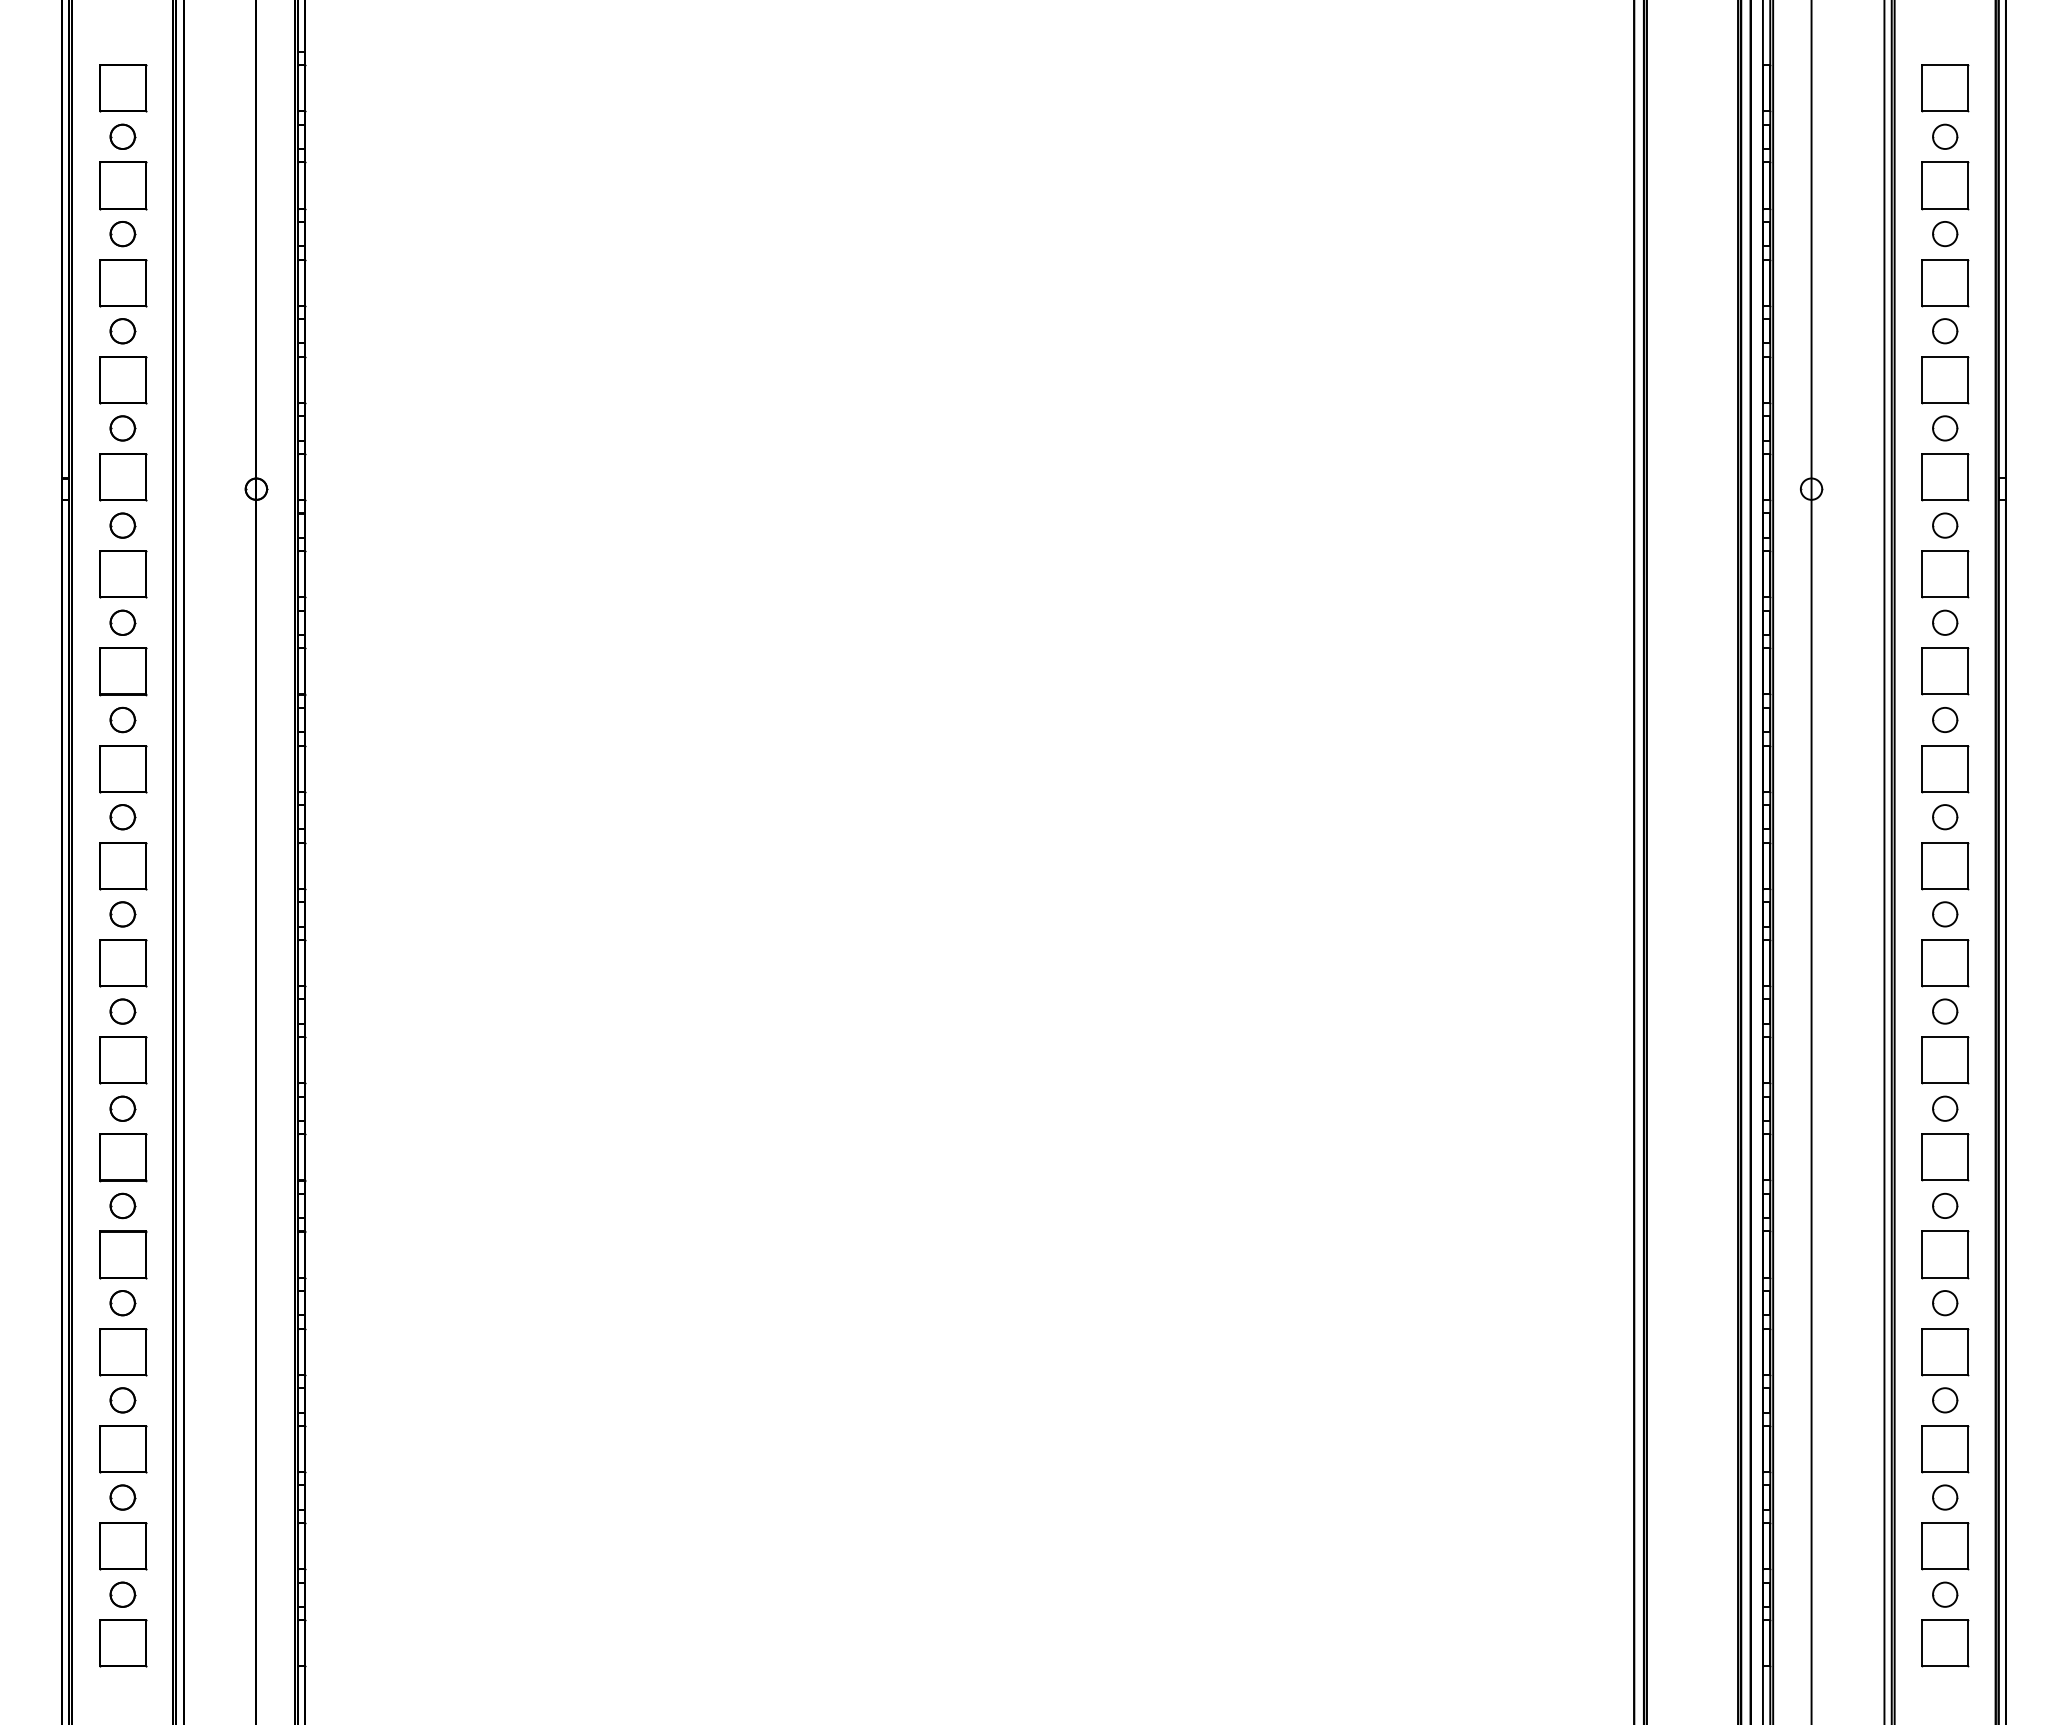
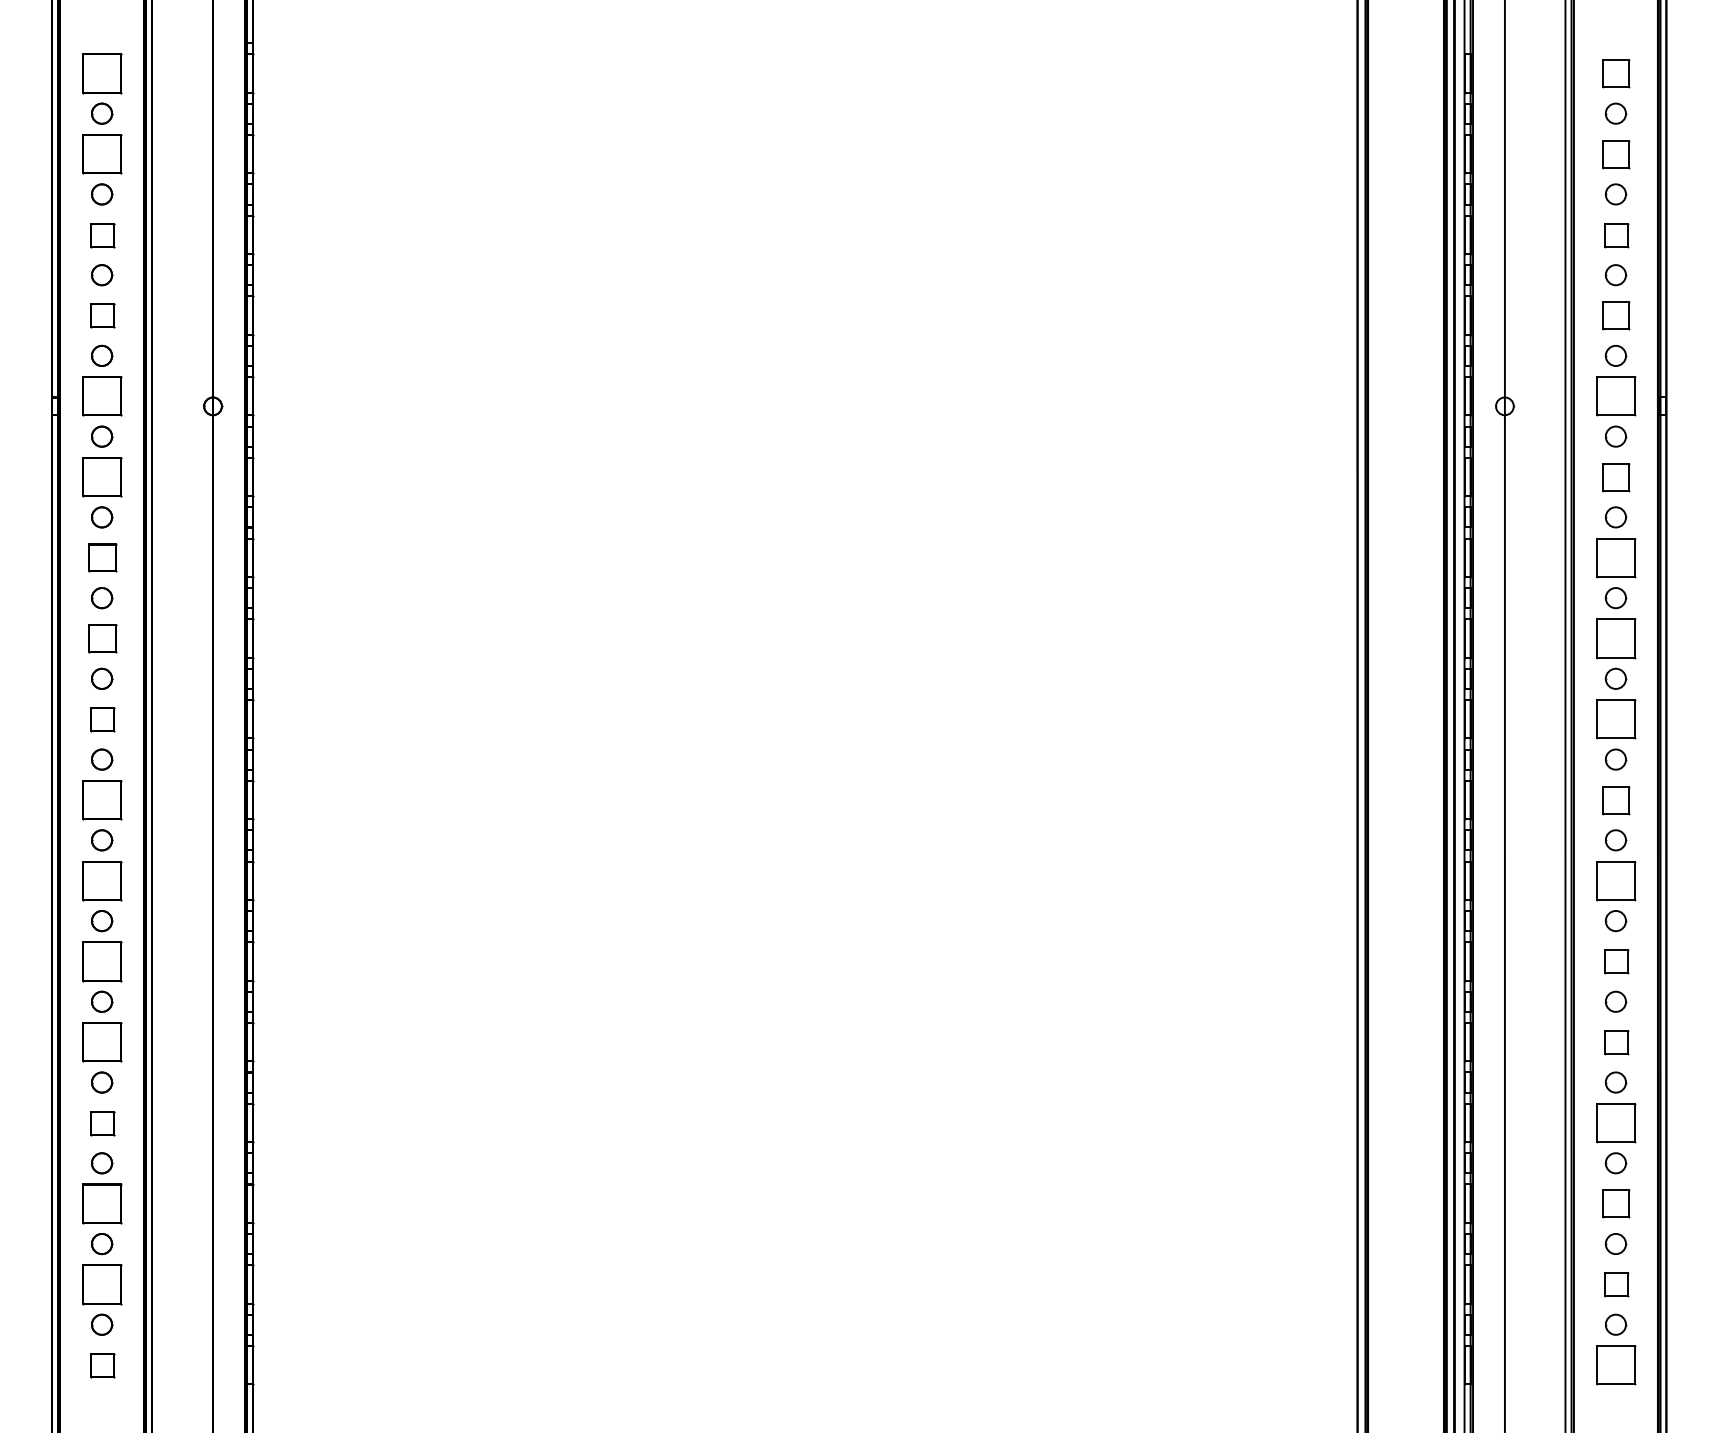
part: (1945, 88) -> (1616, 73), size x0.7
part: (1945, 185) -> (1616, 154), size x0.7
part: (123, 283) -> (102, 235), size x0.6
part: (1945, 283) -> (1616, 235), size x0.6
part: (123, 380) -> (102, 316), size x0.6
part: (1945, 380) -> (1616, 316), size x0.7
part: (1945, 574) -> (1616, 477), size x0.7
part: (123, 671) -> (102, 557), size x0.7
part: (123, 769) -> (102, 639), size x0.7
part: (123, 866) -> (102, 719), size x0.6
part: (1945, 963) -> (1616, 800), size x0.7
part: (1945, 1157) -> (1616, 961), size x0.6
part: (1945, 1254) -> (1616, 1042), size x0.6
part: (123, 1352) -> (102, 1123), size x0.6
part: (1945, 1449) -> (1616, 1204), size x0.7
part: (1945, 1546) -> (1616, 1284), size x0.6
part: (123, 1643) -> (102, 1365), size x0.6

